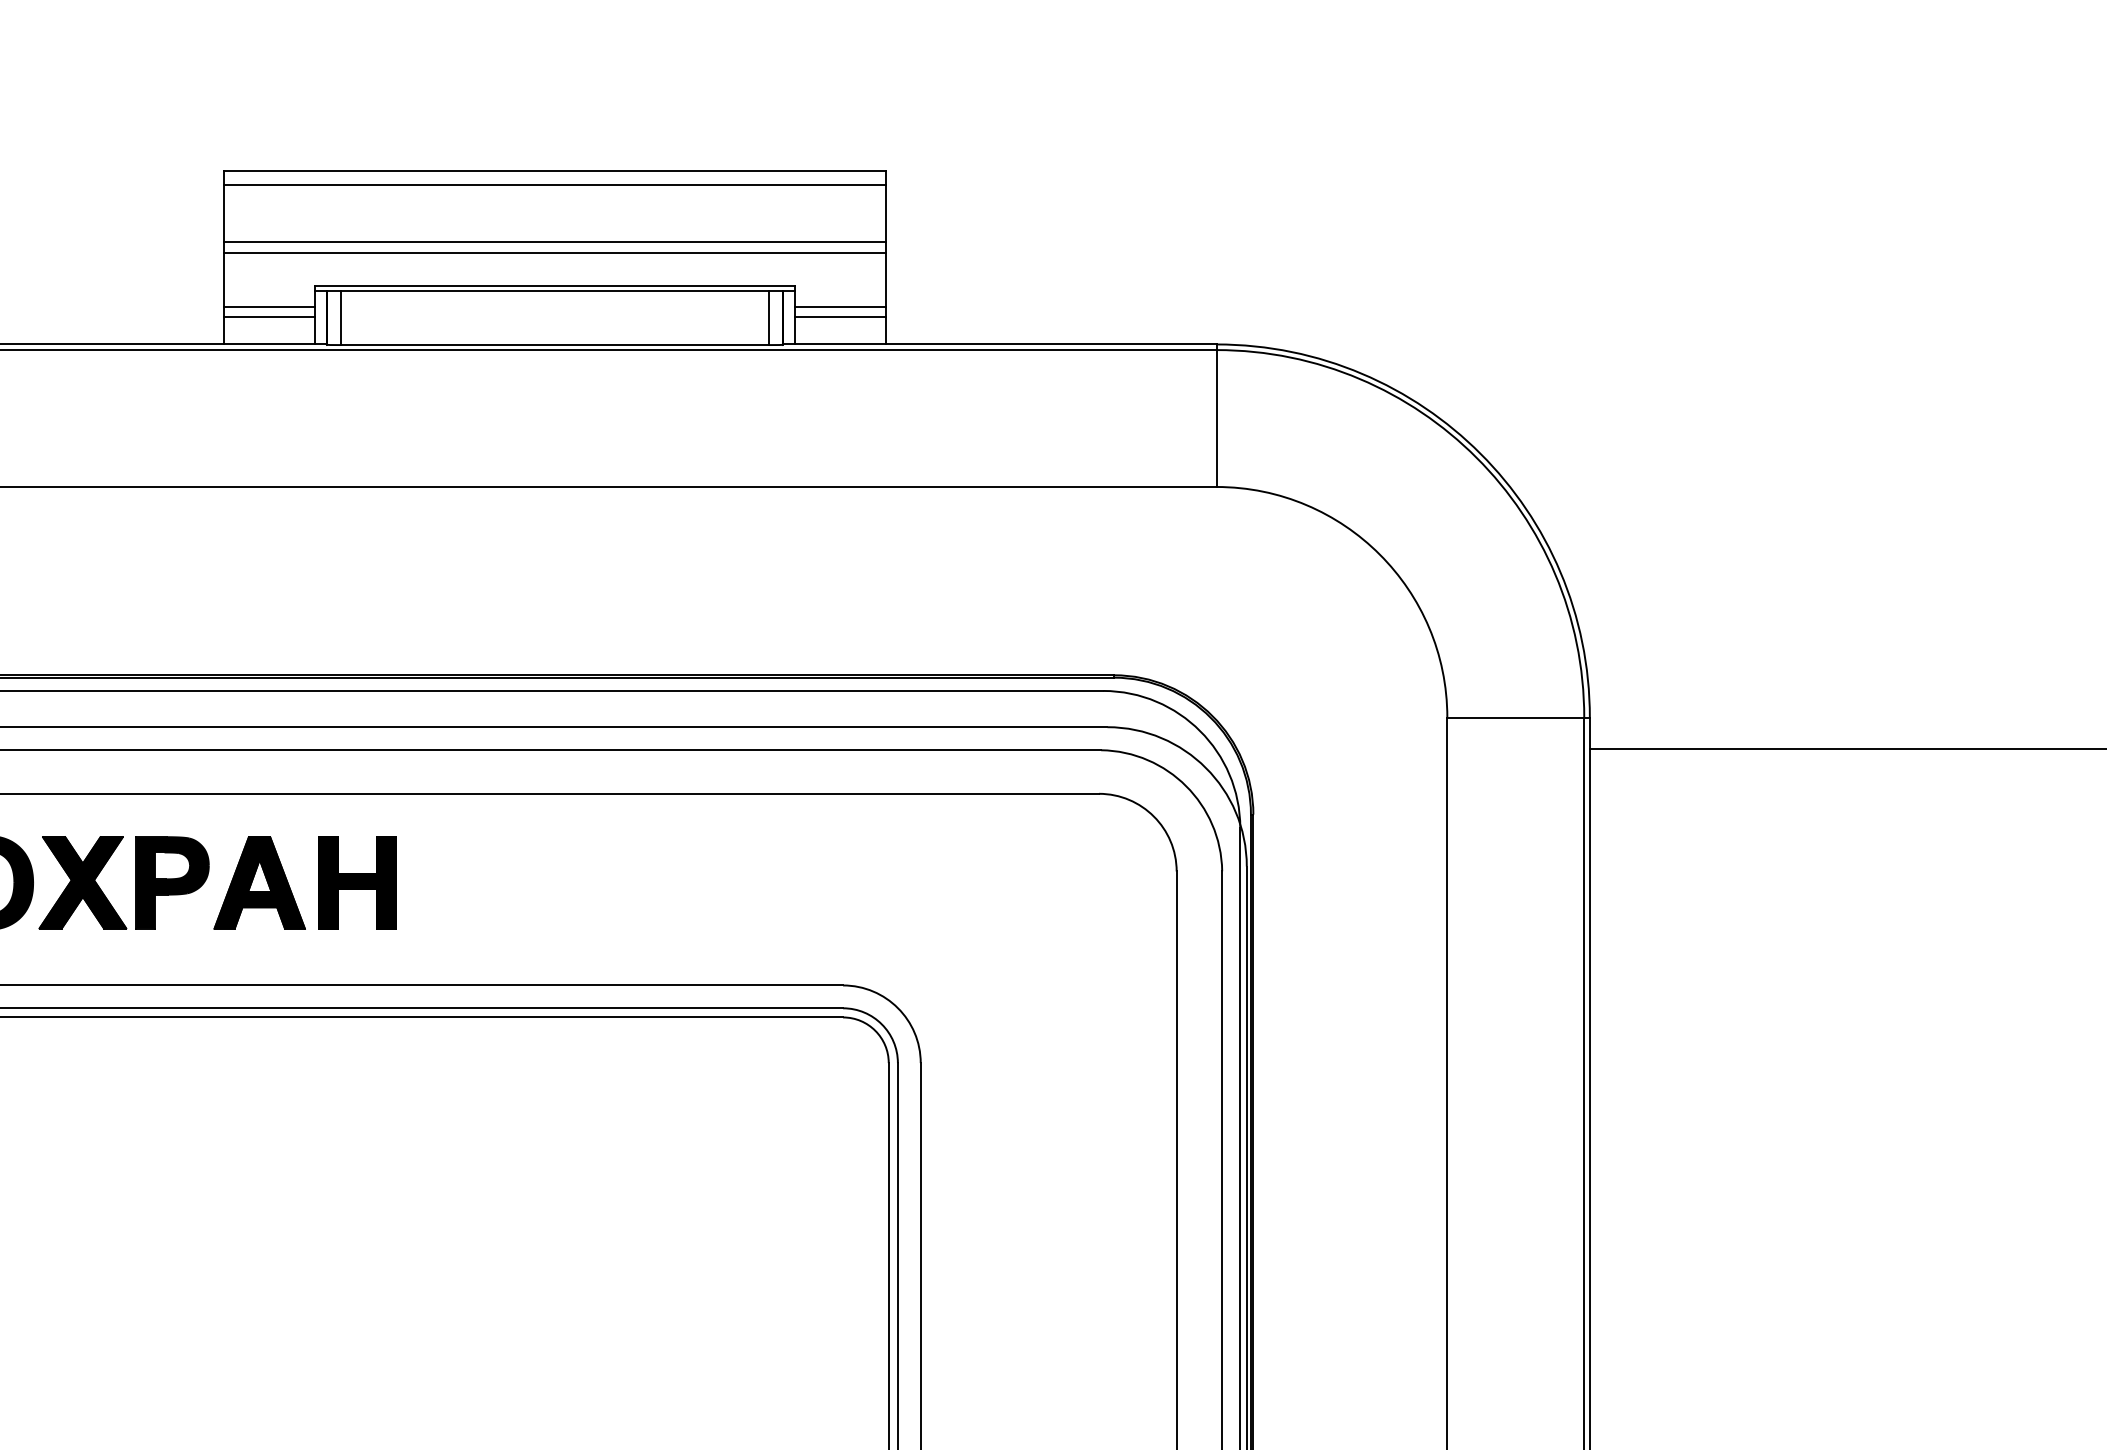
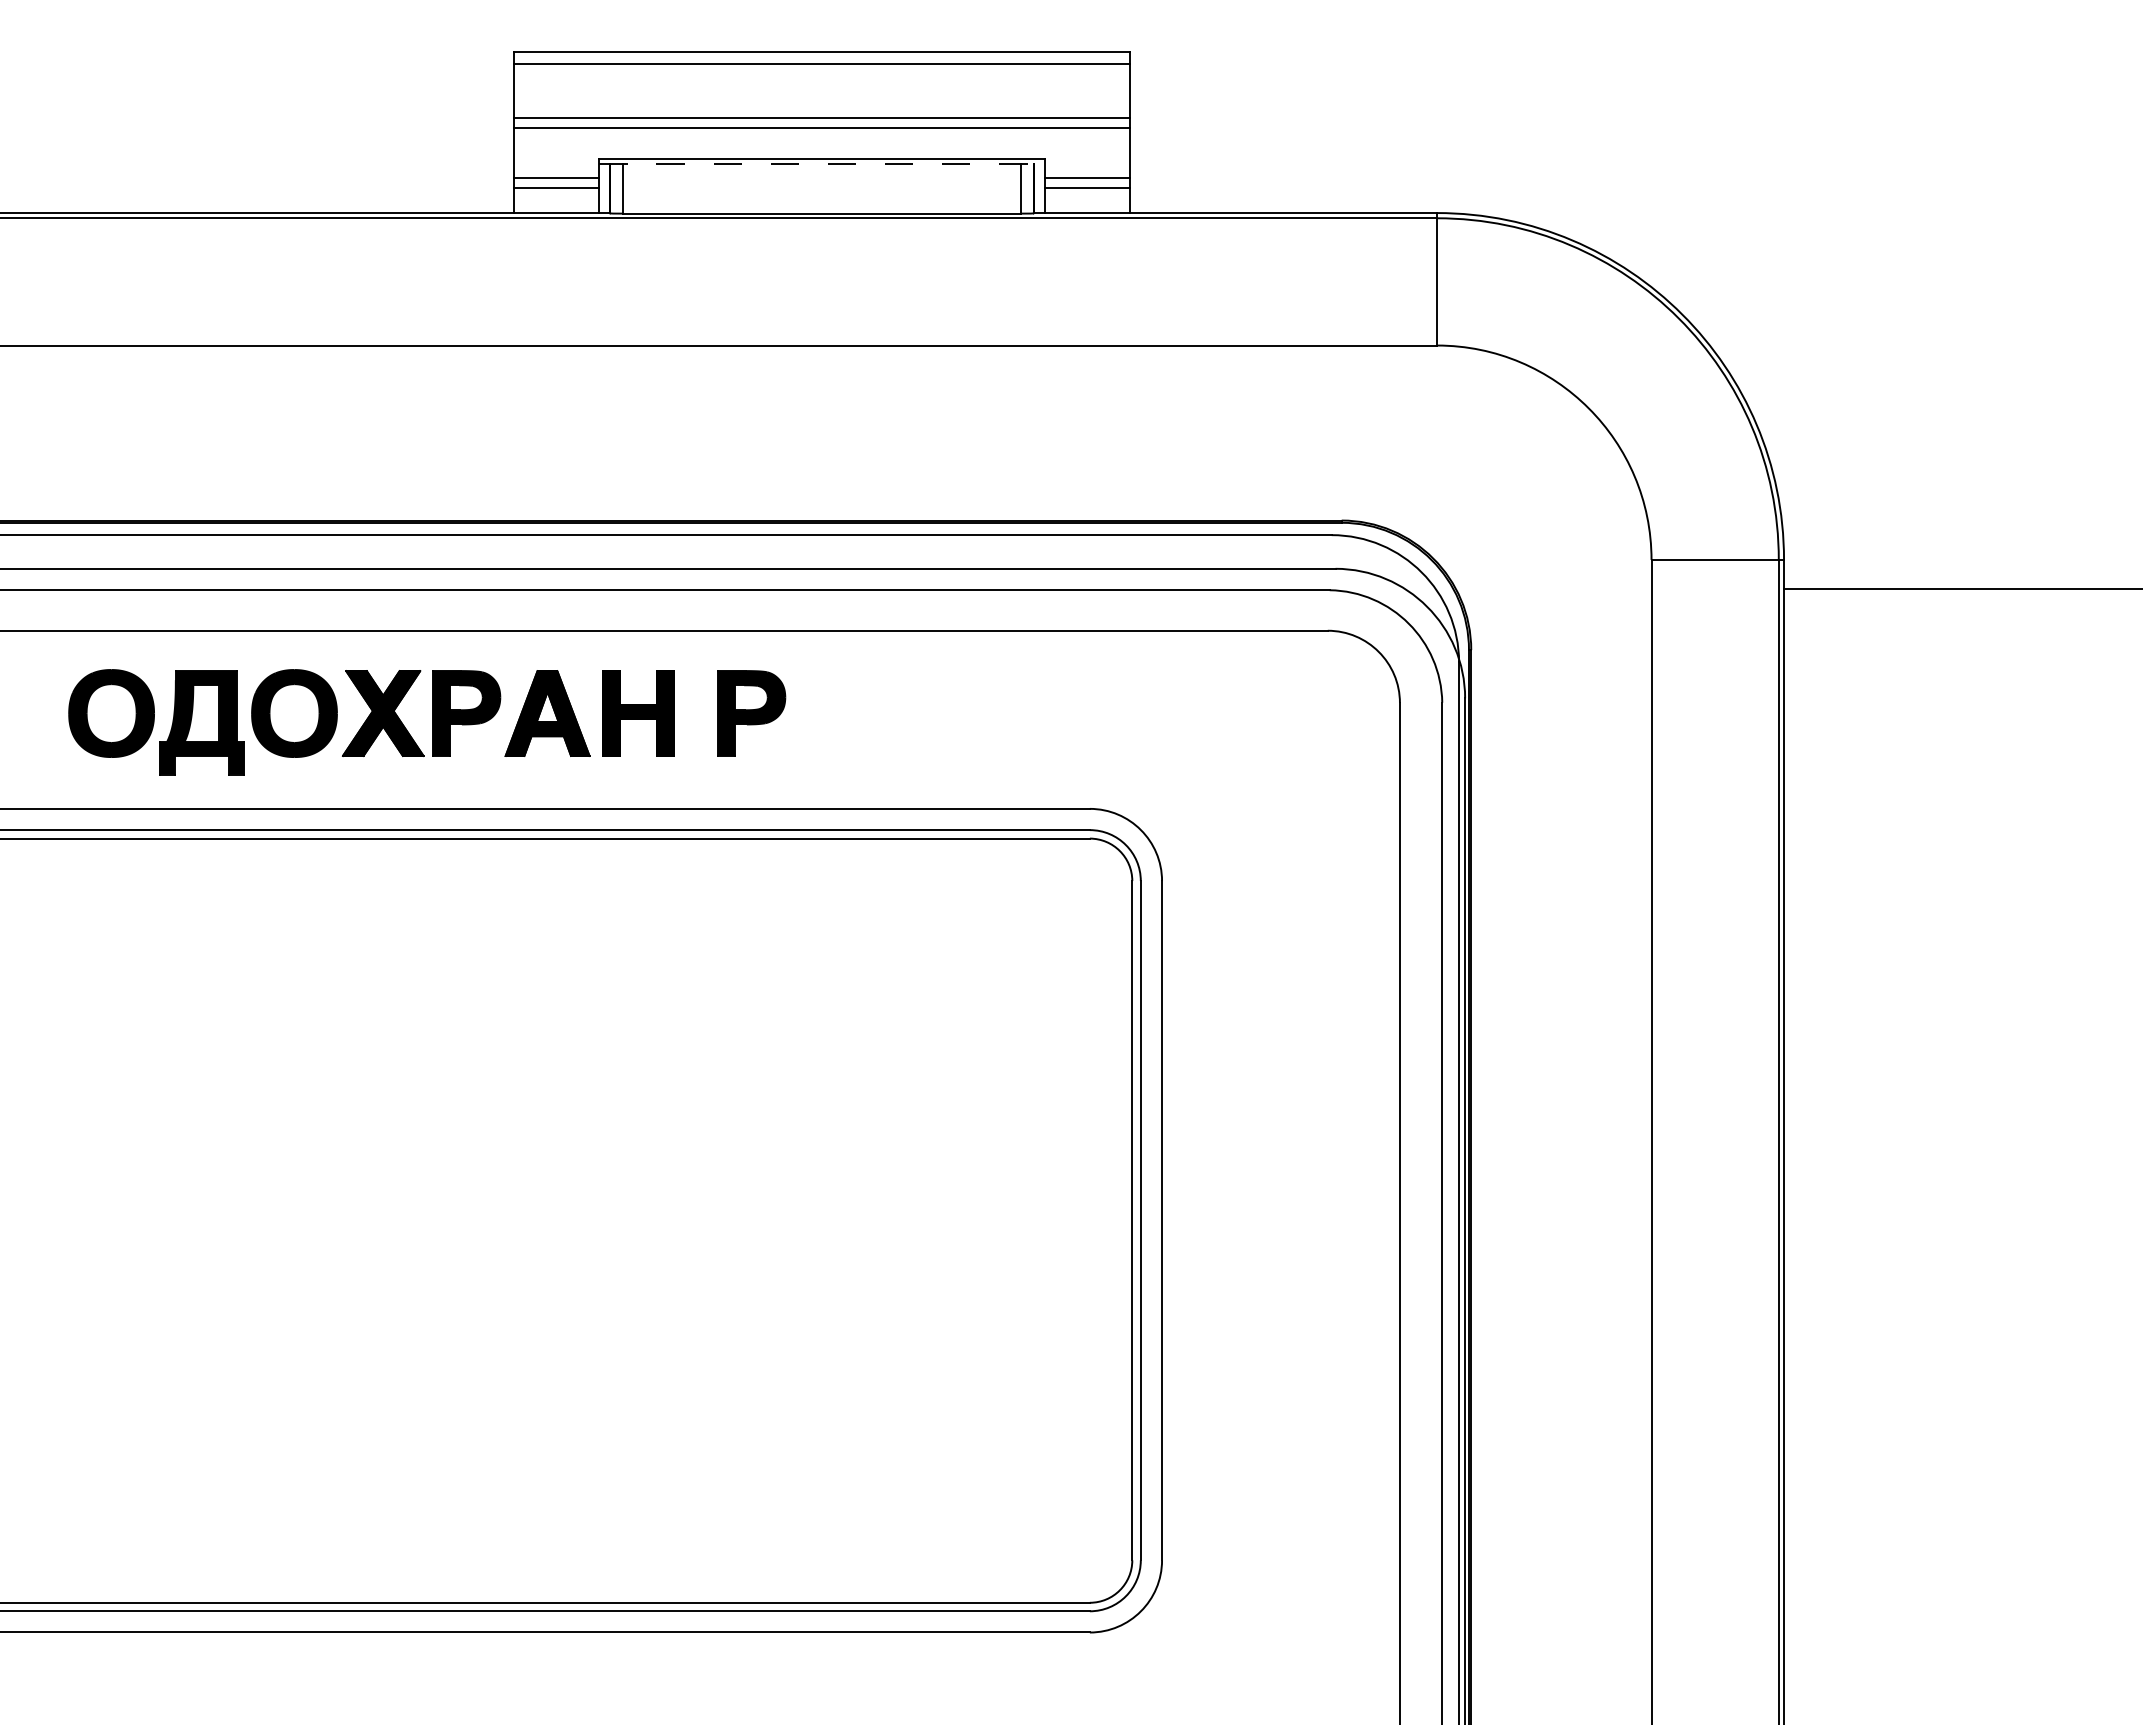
line: (555, 291) -> (822, 163), solid -> dashed
part: (479, 882) -> (751, 713), added

